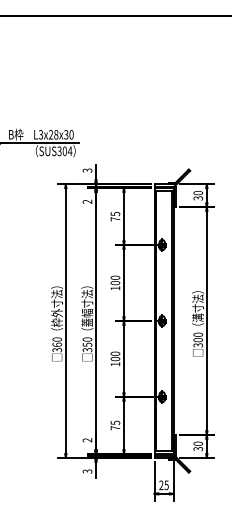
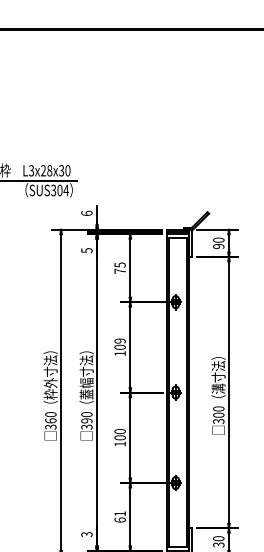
text: (87, 170) -> (86, 213), 3 -> 6
text: (198, 198) -> (219, 246), 30 -> 90
text: (87, 201) -> (86, 250), 2 -> 5
text: (115, 277) -> (120, 340), 100 -> 109
text: (87, 344) -> (86, 420), 350 -> 390
text: (115, 425) -> (120, 516), 75 -> 61
text: (88, 440) -> (88, 534), 2 -> 3

